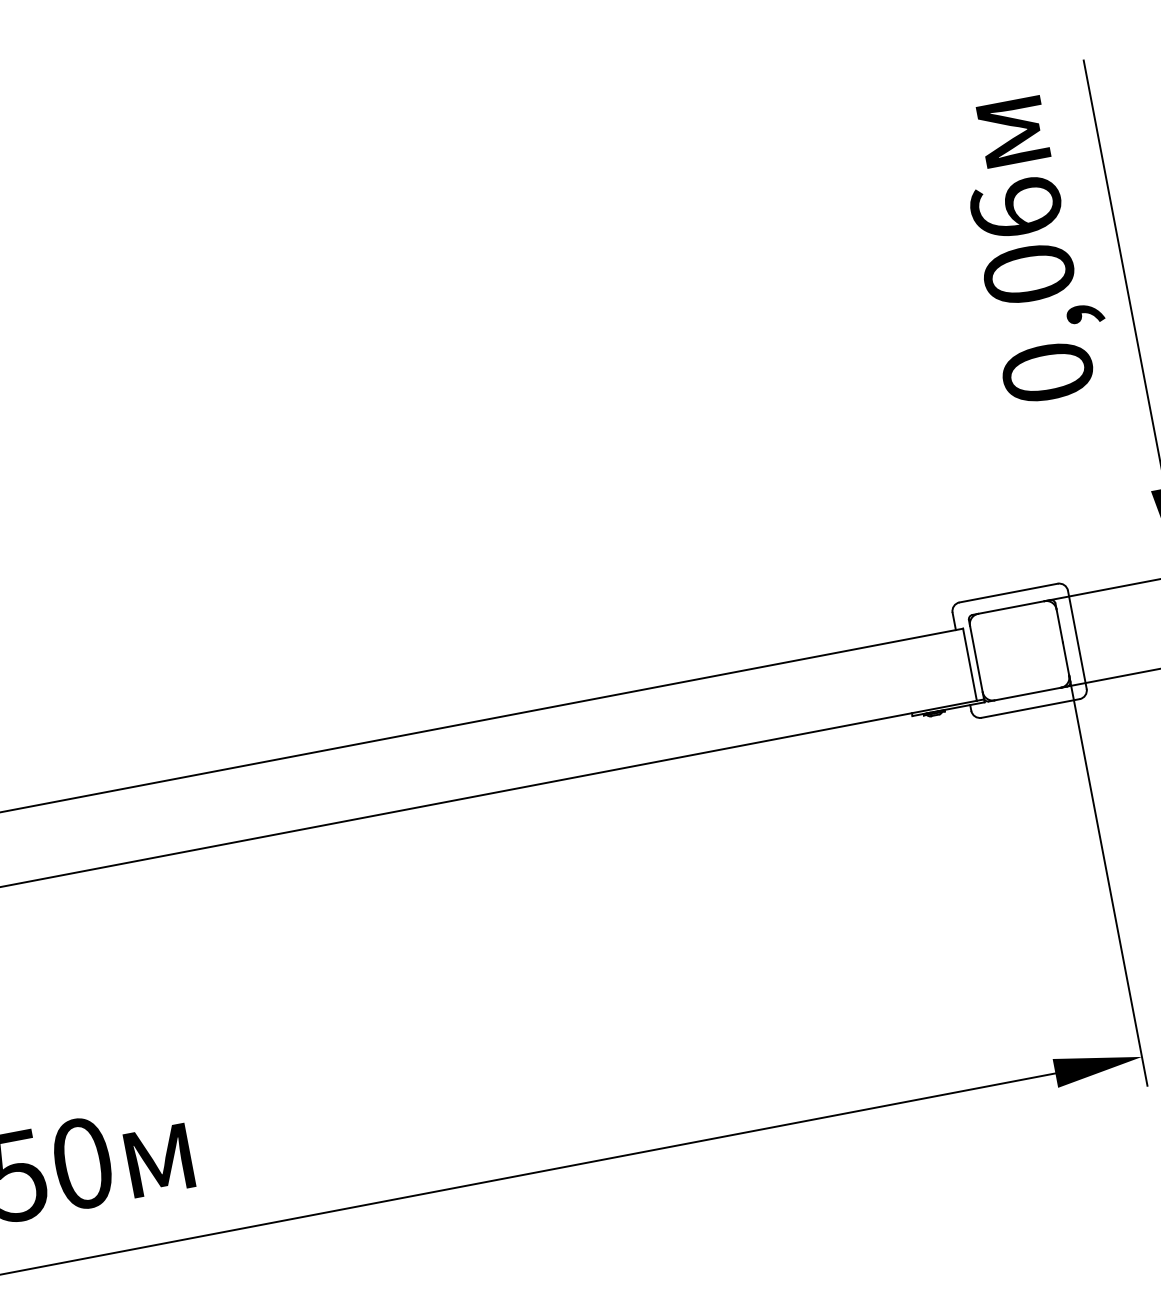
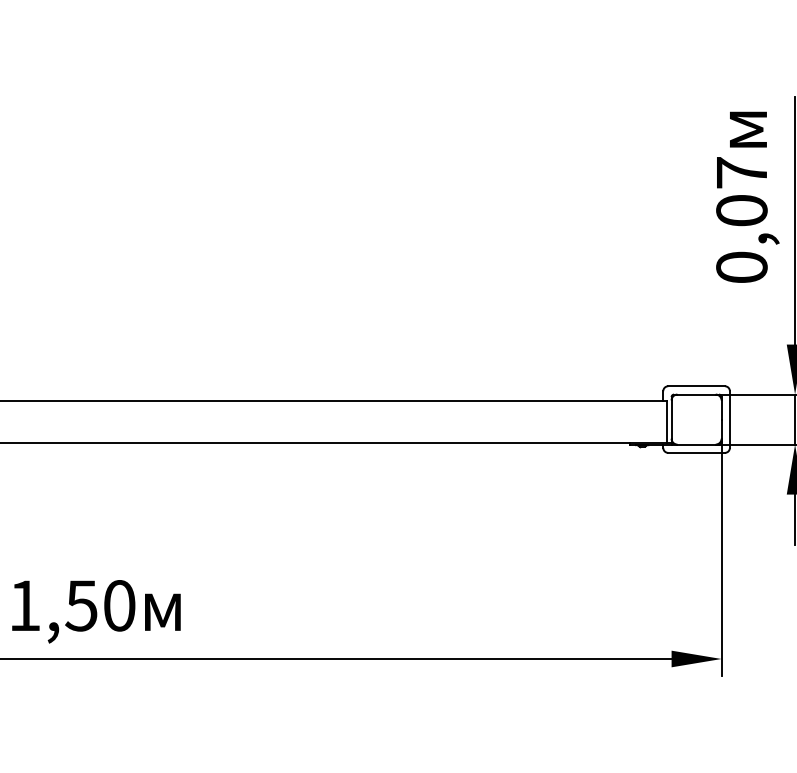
text: (1015, 208) -> (741, 172), 0,06 -> 0,07

